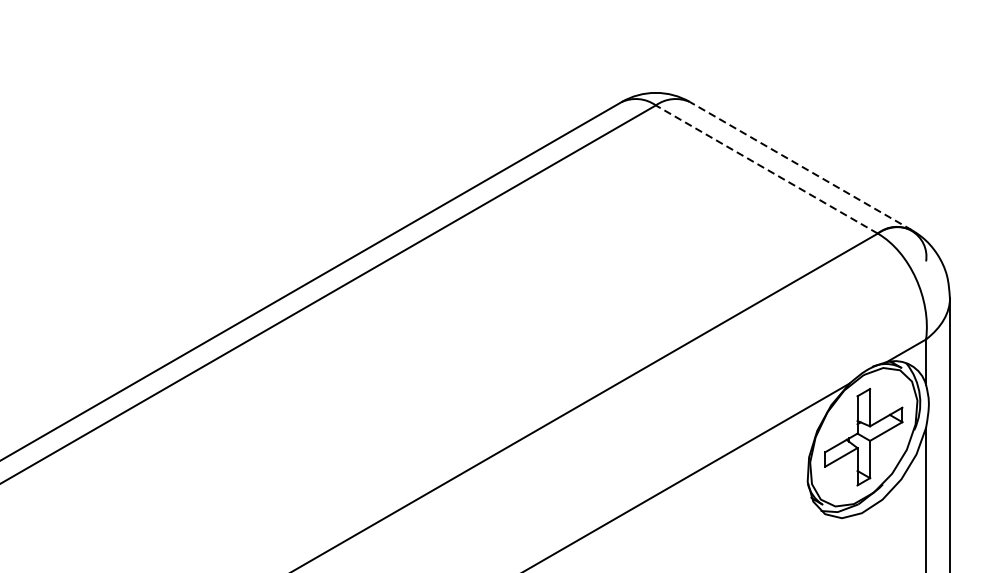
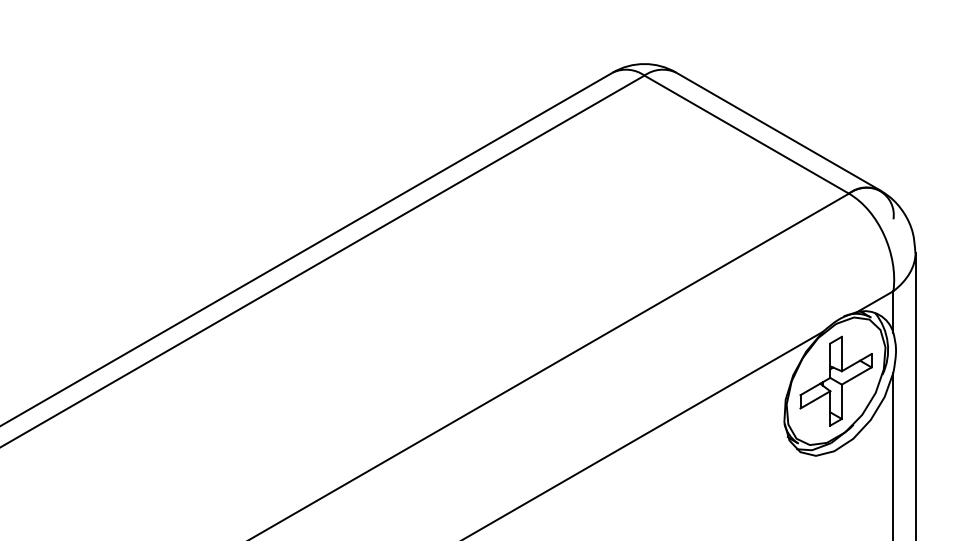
line: (800, 166) -> (777, 131), dashed -> solid
line: (766, 169) -> (746, 134), dashed -> solid

